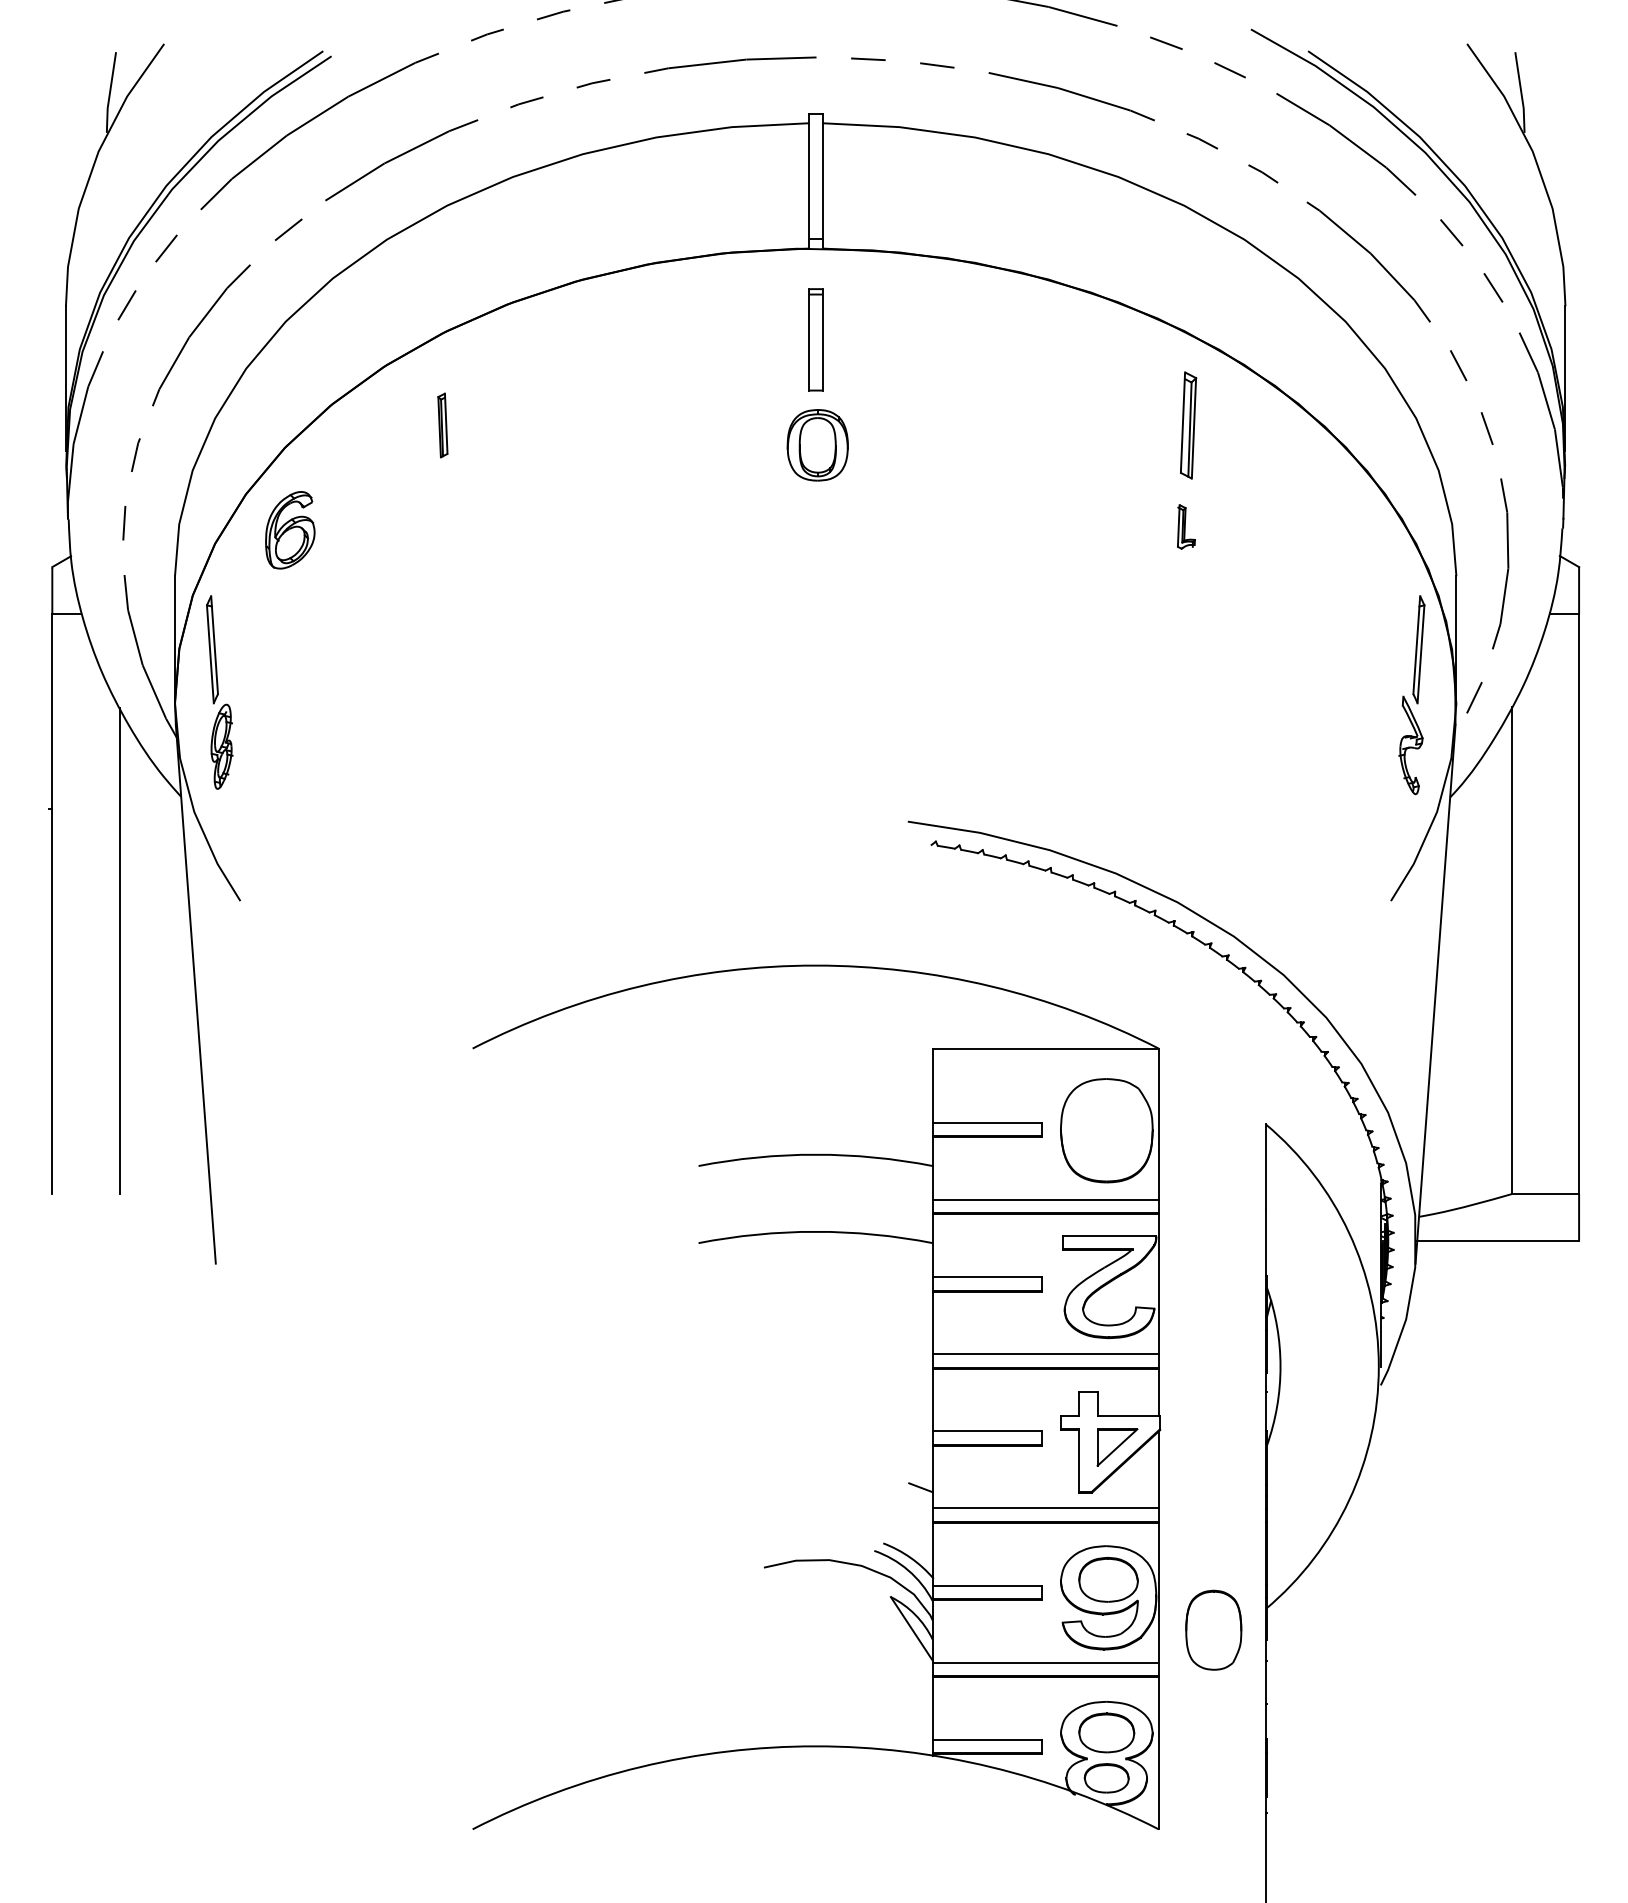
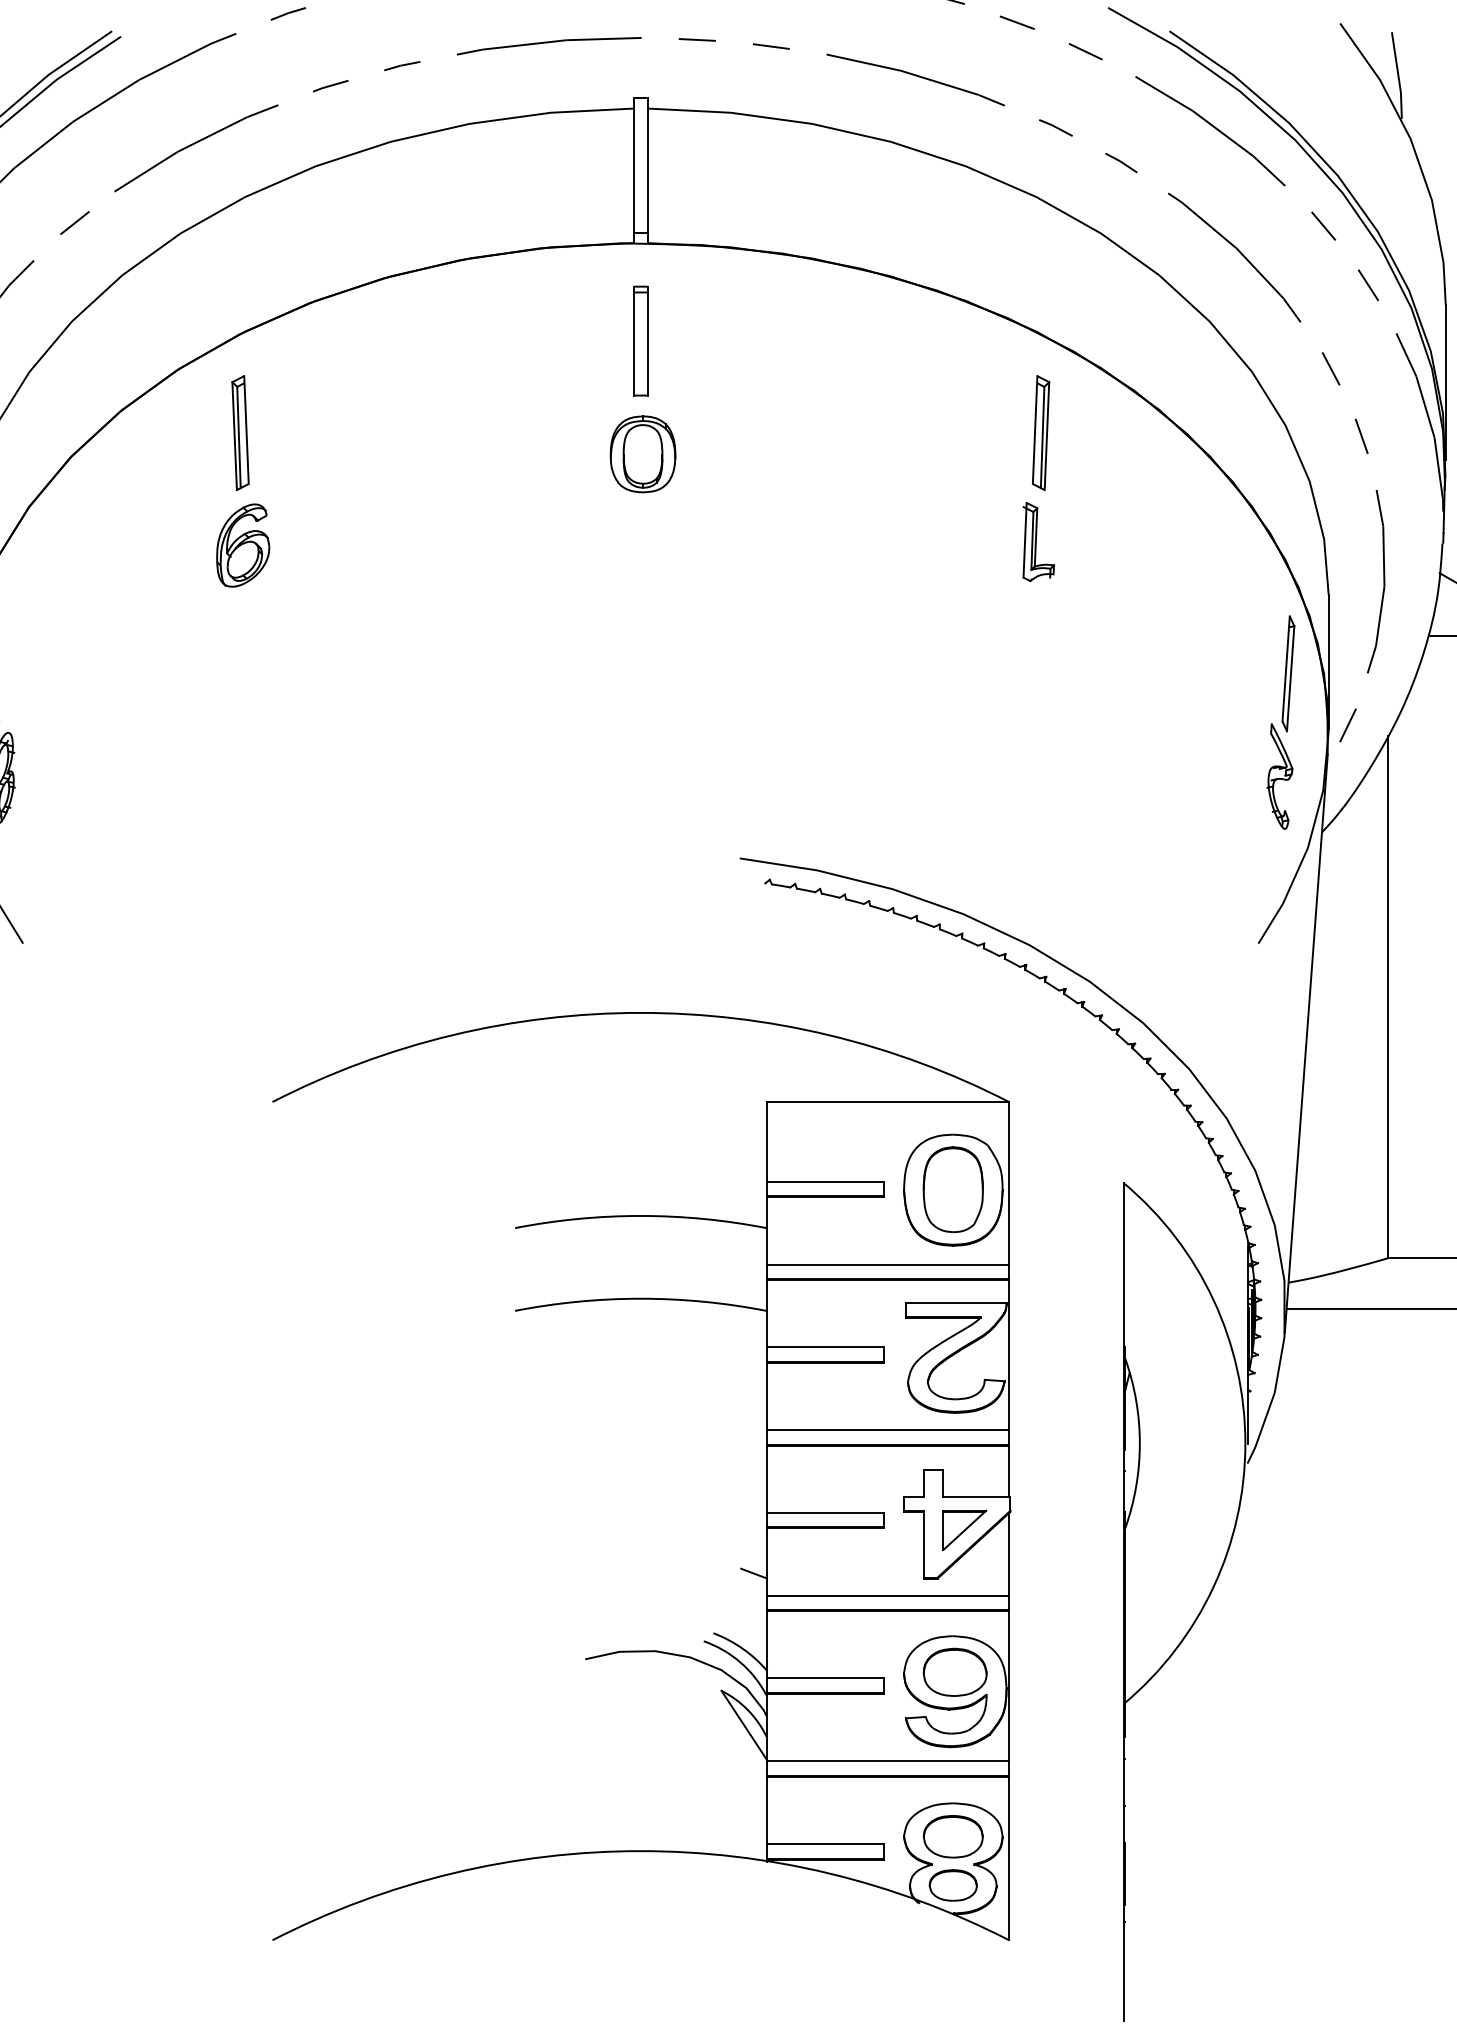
part: (442, 425) -> (240, 433), size x1.67
part: (1186, 526) -> (1038, 541), size x1.67
part: (290, 530) -> (243, 545), moved
part: (1213, 1629) -> (953, 1188), moved

